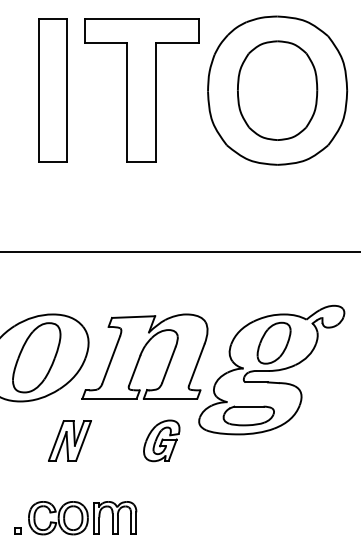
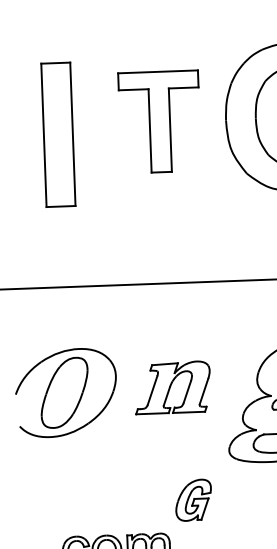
part: (52, 90) -> (57, 134), moved
part: (141, 90) -> (159, 121), size x0.7
part: (144, 356) -> (172, 387), size x0.6
part: (69, 440) -> (100, 474), removed
part: (161, 440) -> (193, 499), moved

